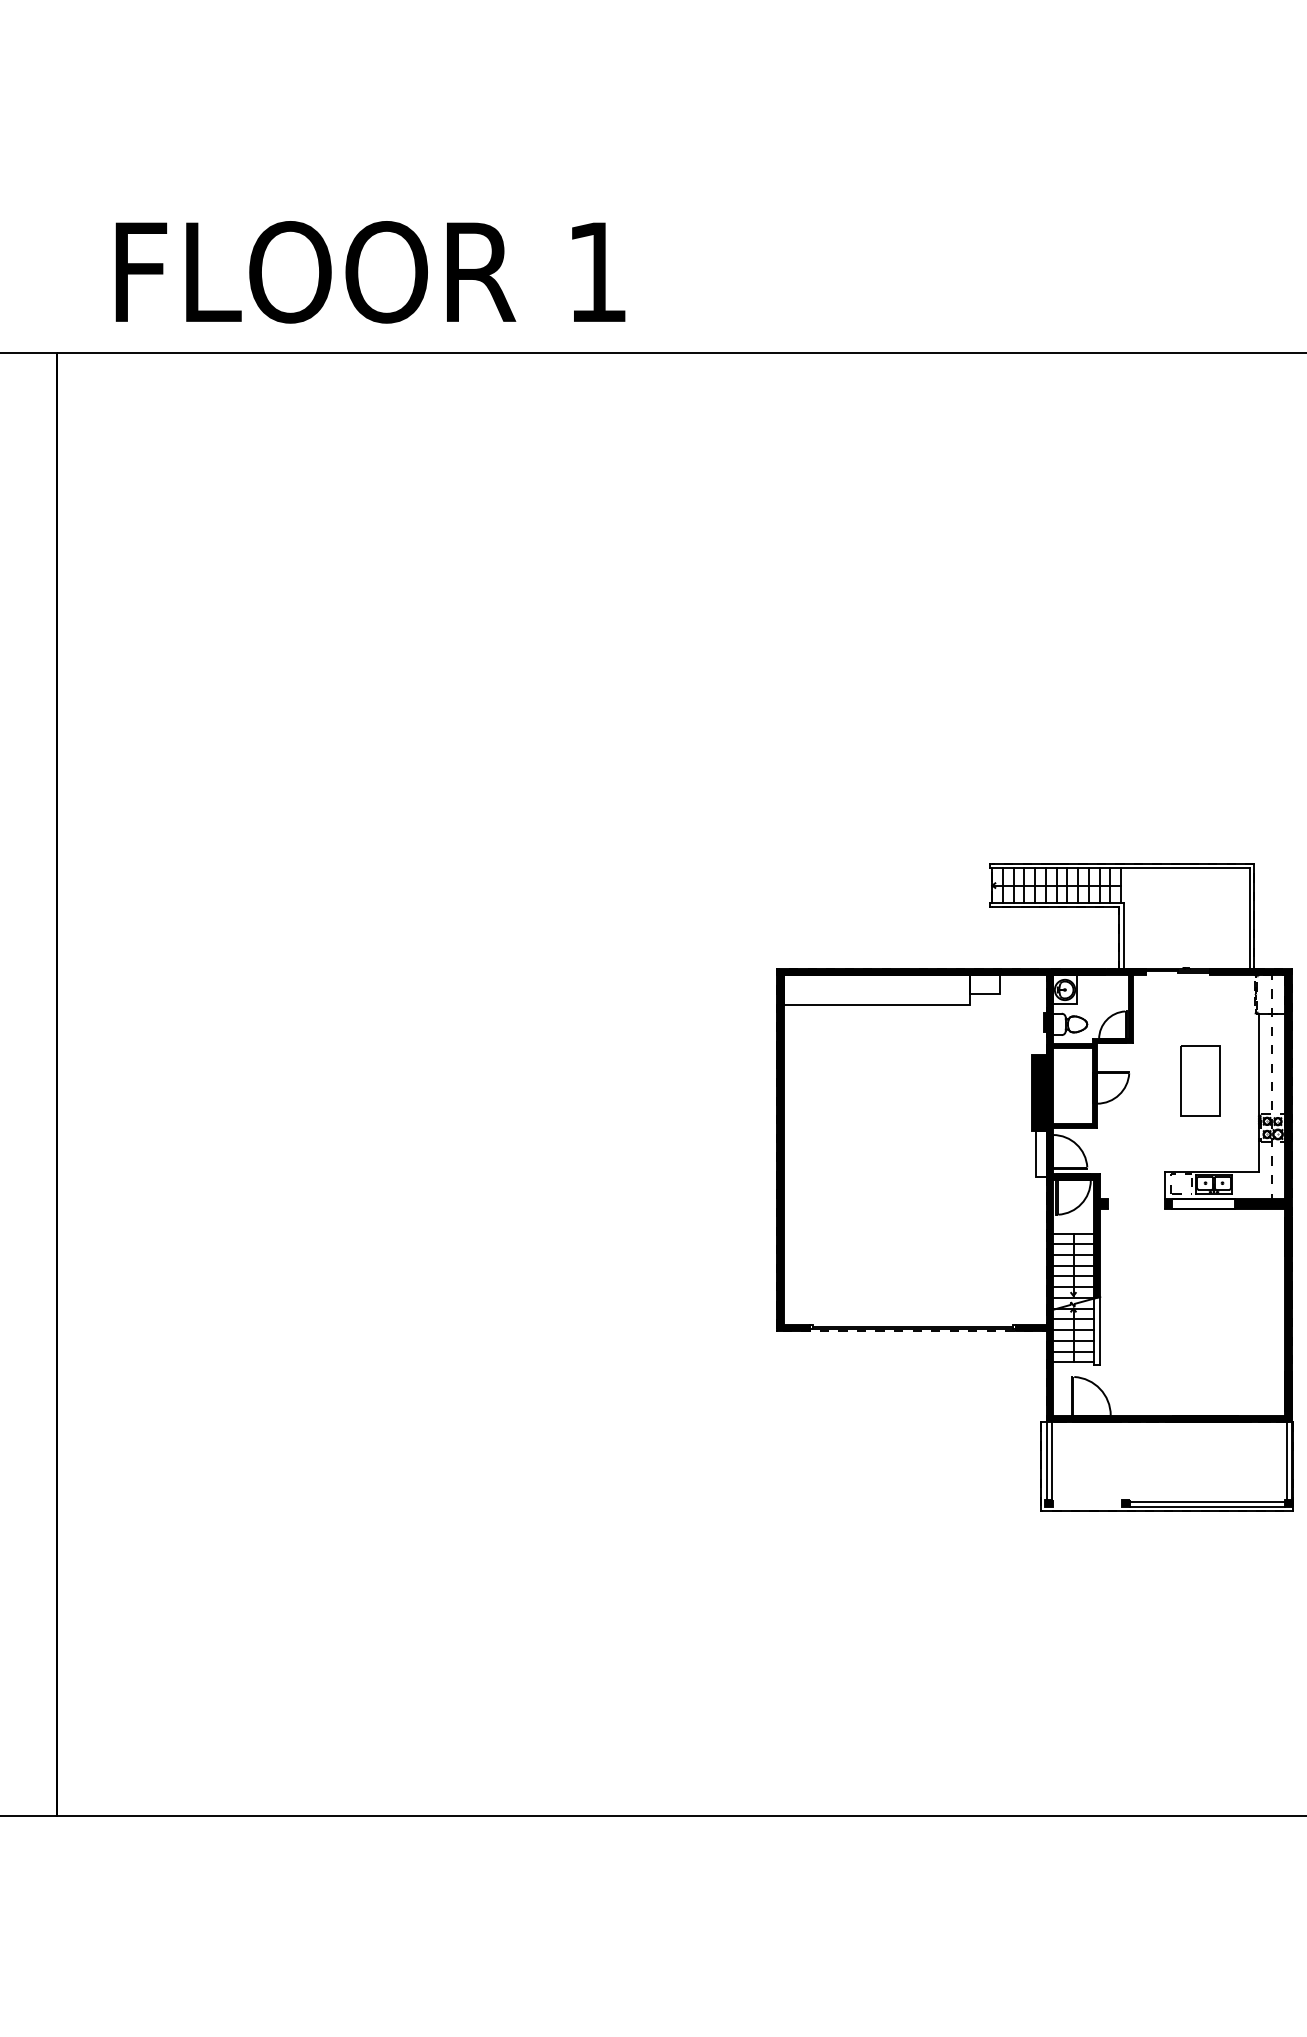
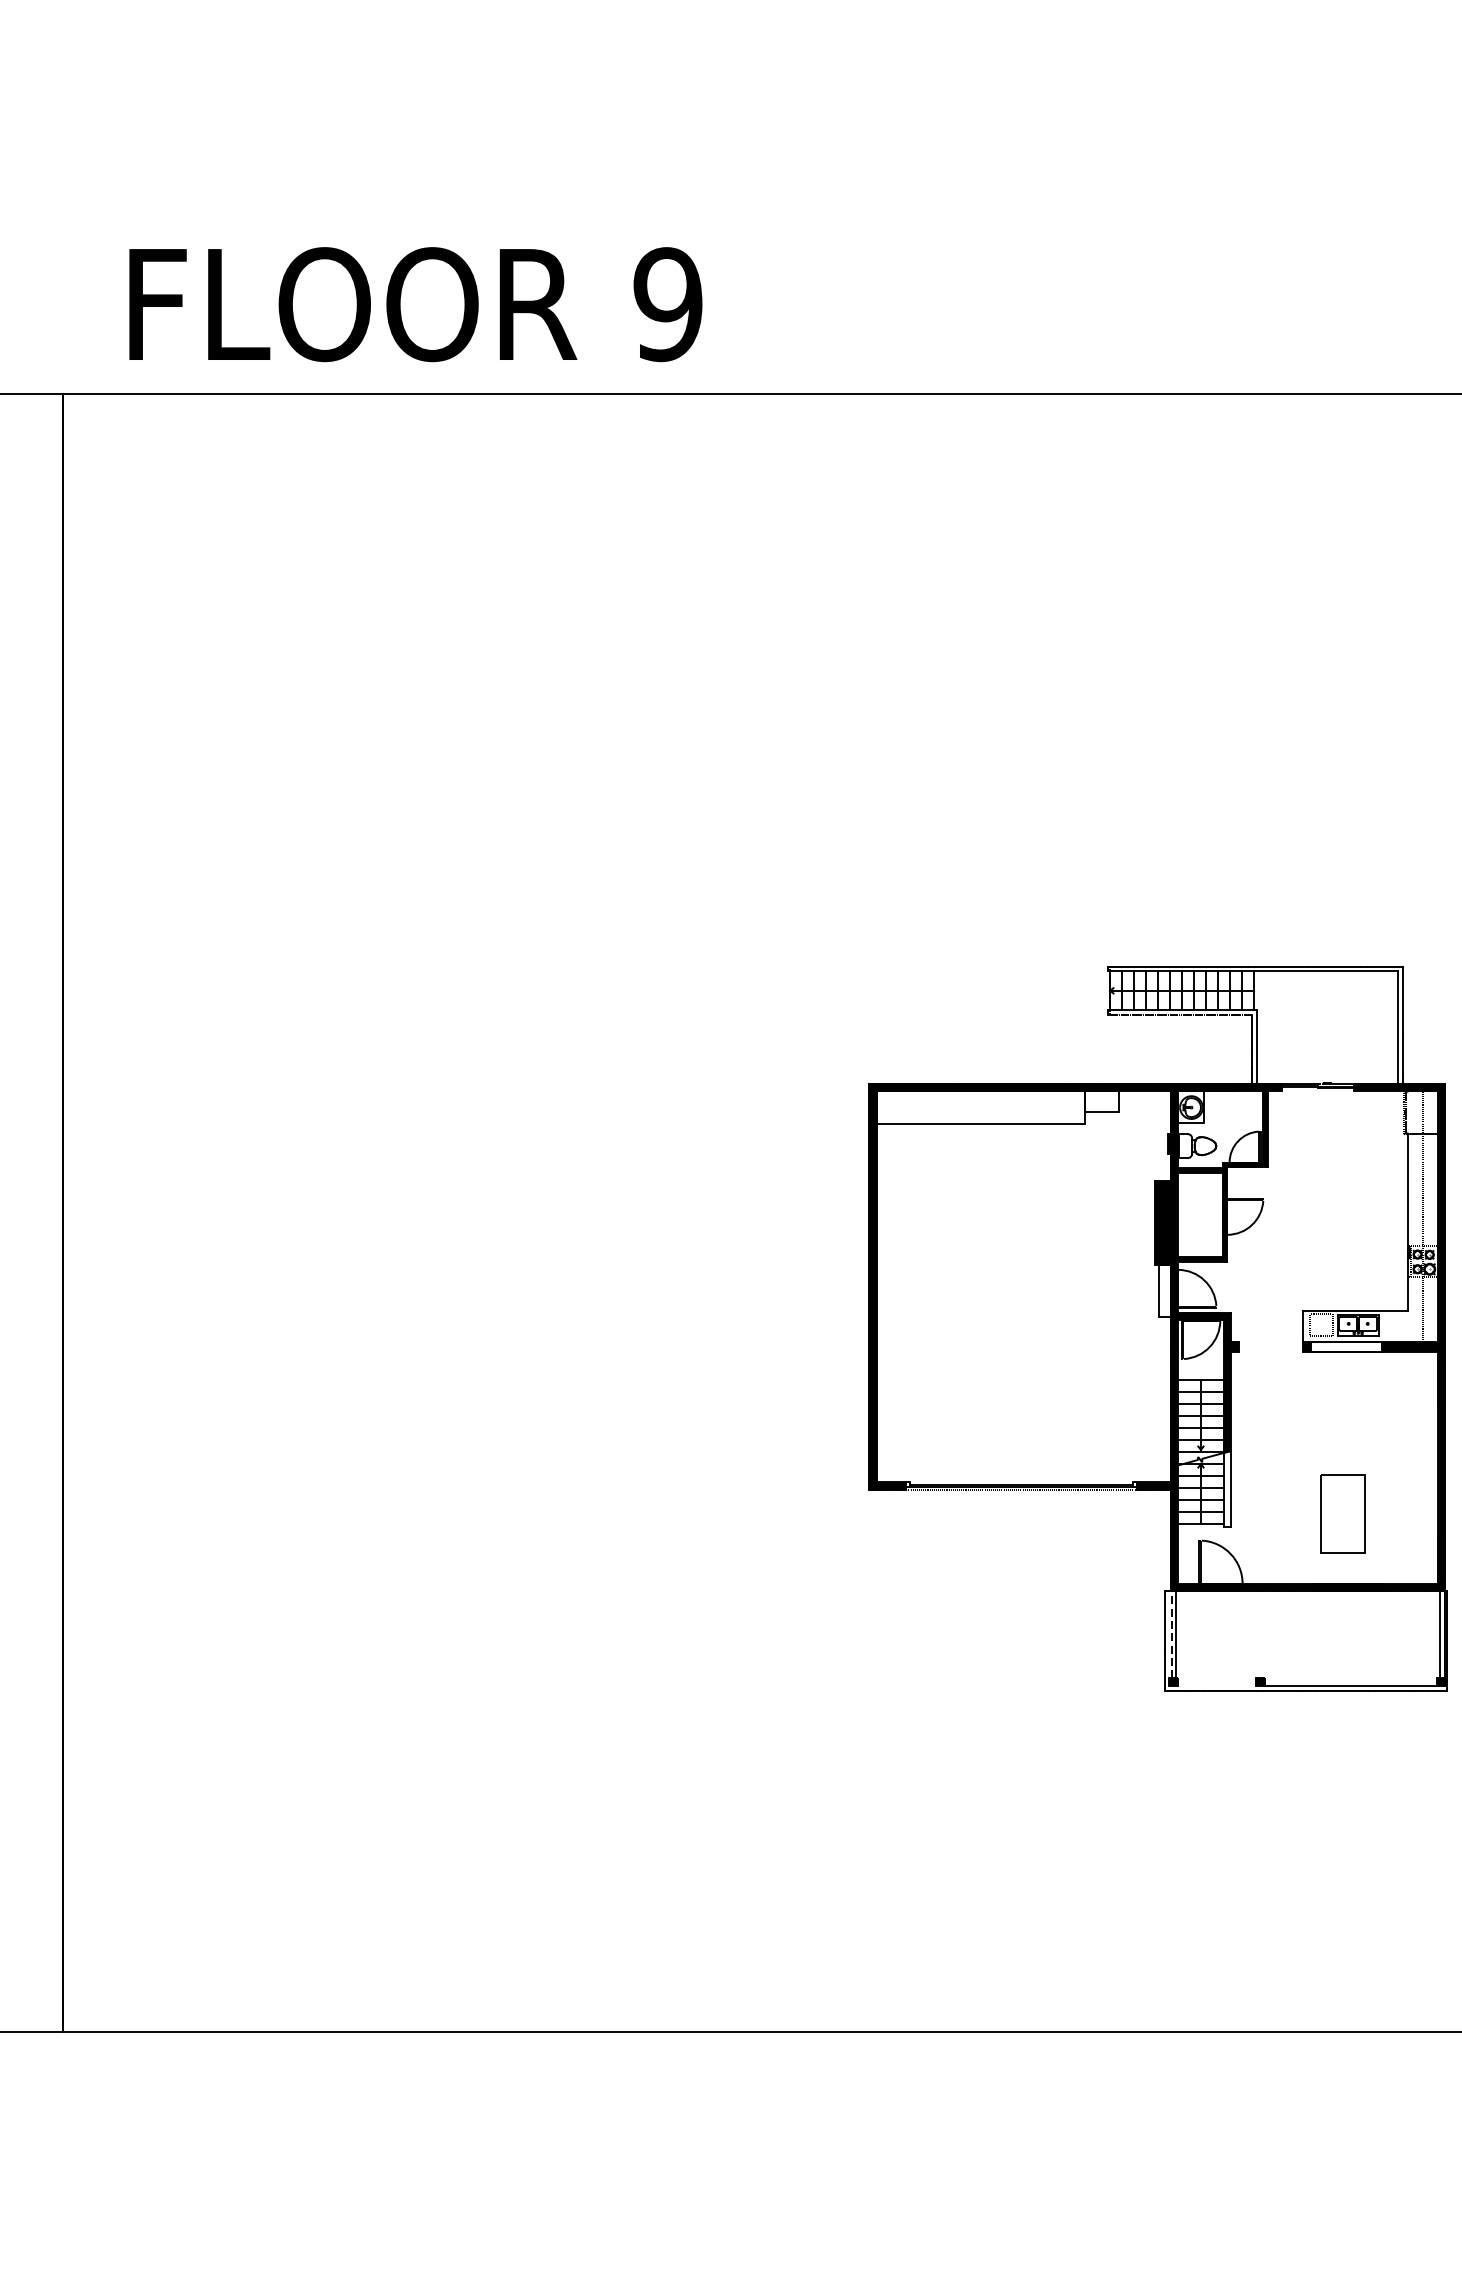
text: (596, 272) -> (667, 304), 1 -> 9
line: (1054, 907) -> (1179, 1015), solid -> dashed
part: (1200, 1080) -> (1343, 1513), moved
line: (1047, 1460) -> (1171, 1634), solid -> dashed
line: (1207, 1502) -> (1350, 1681), removed

